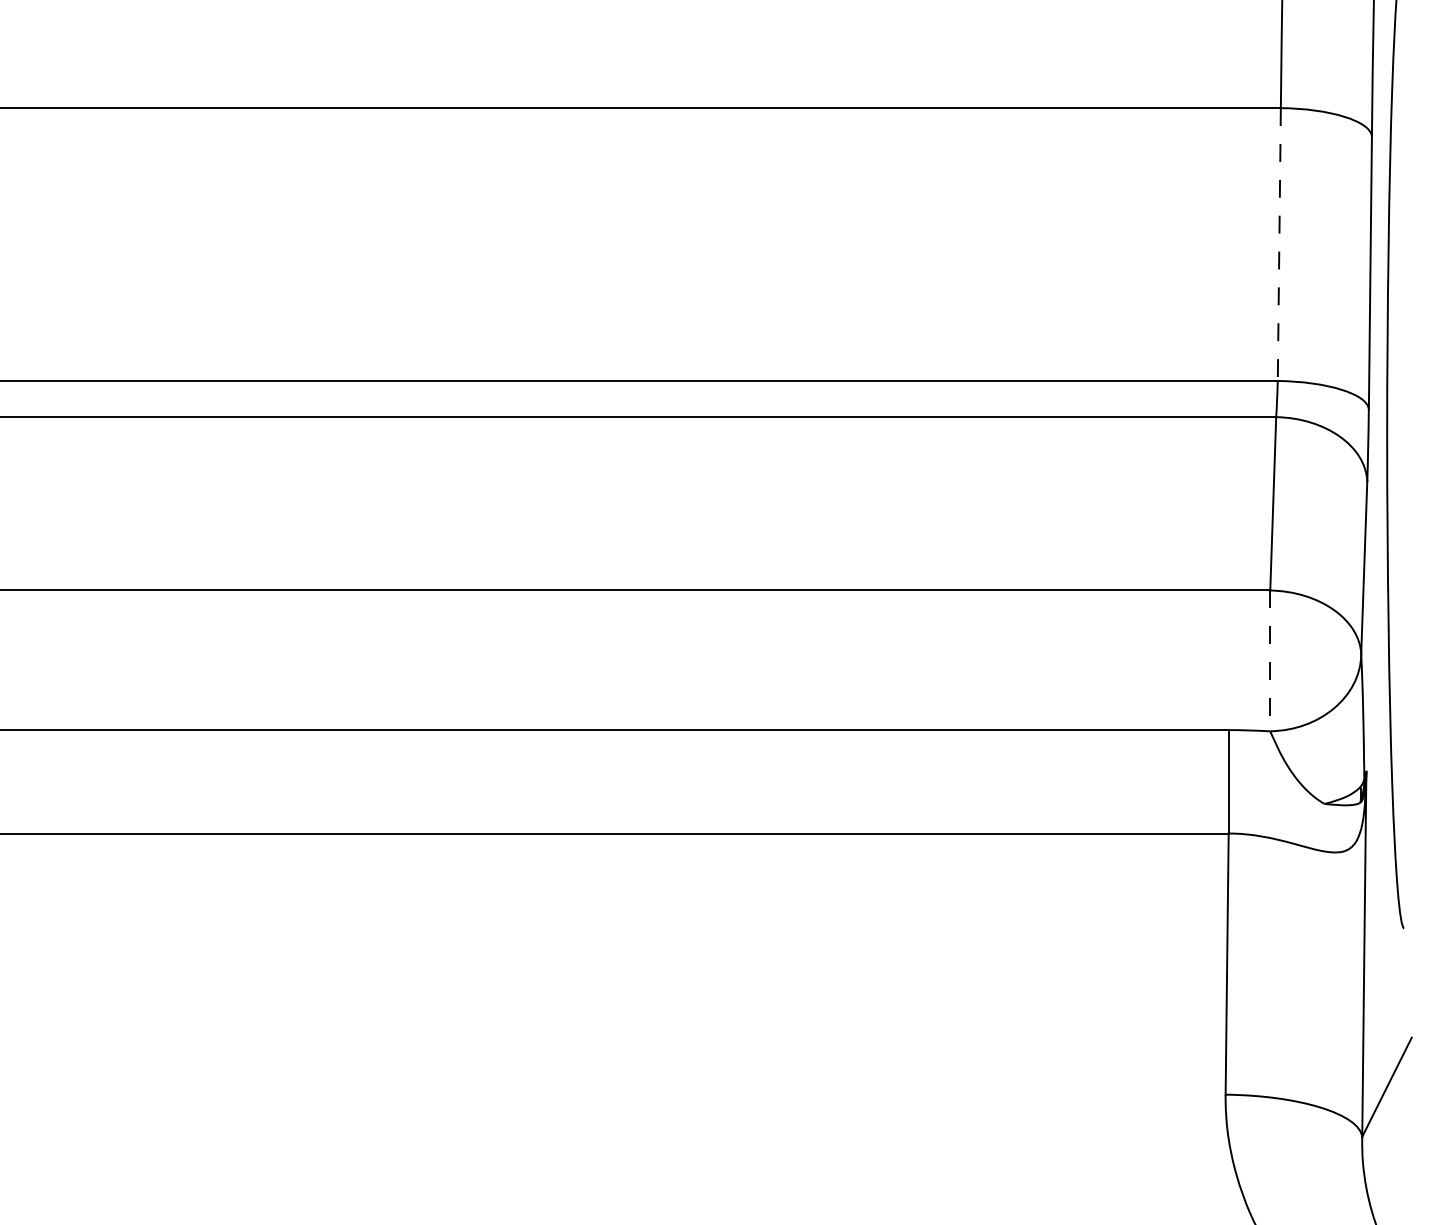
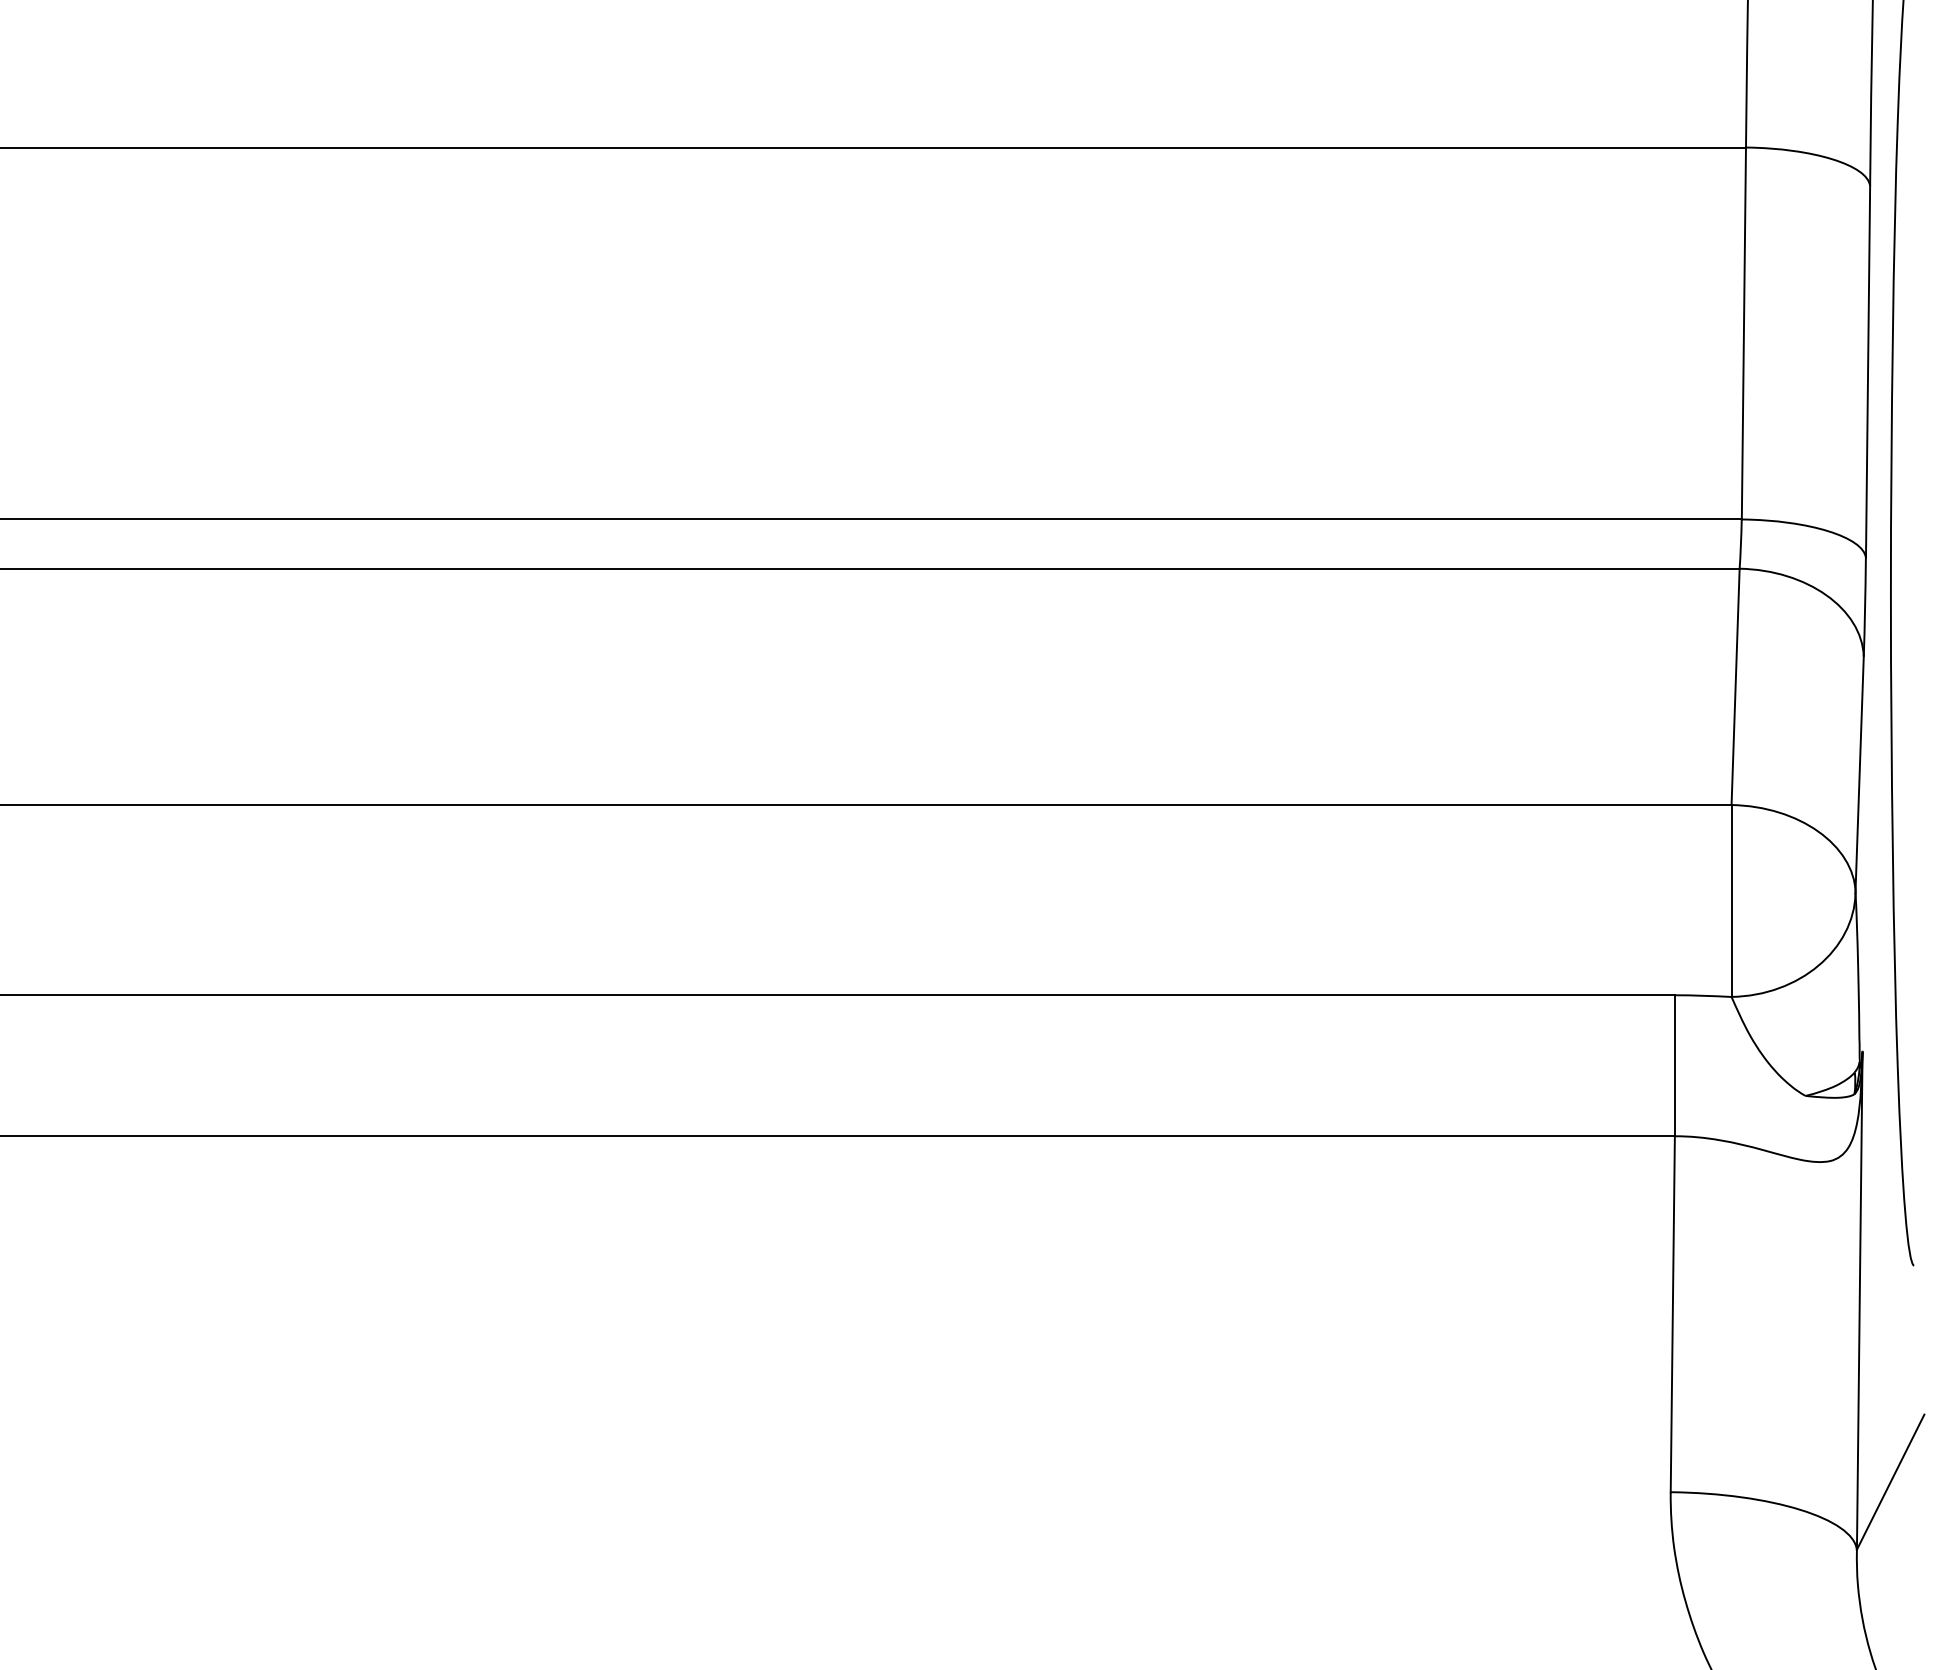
line: (1279, 245) -> (1744, 334), dashed -> solid
line: (1270, 661) -> (1731, 901), dashed -> solid

